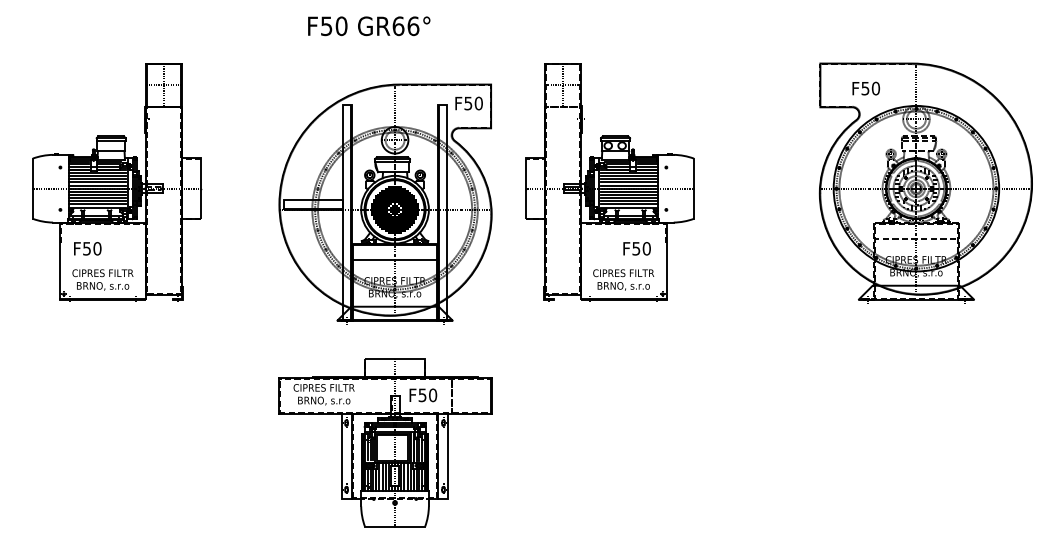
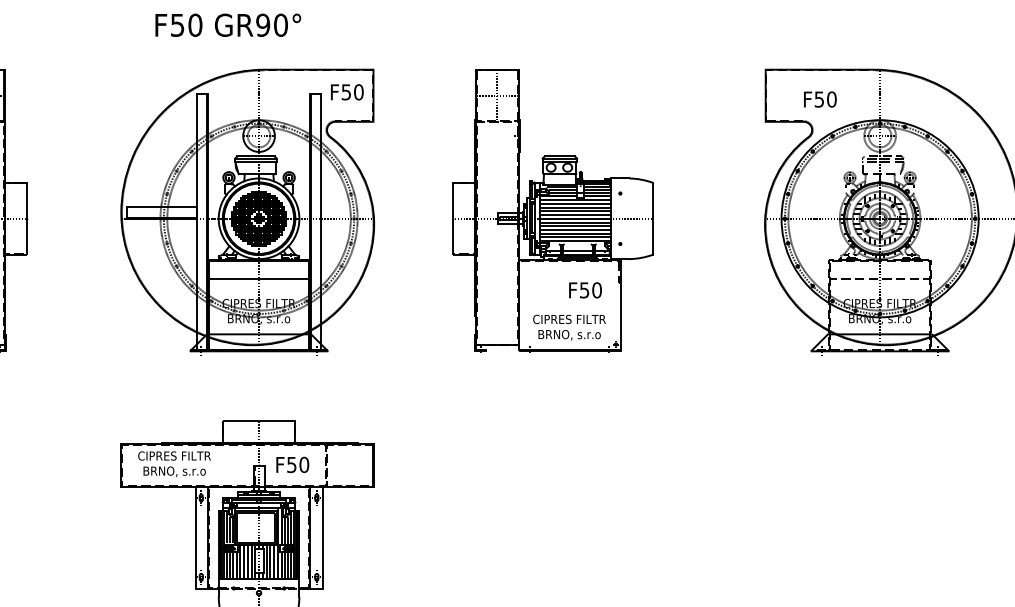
text: (405, 26) -> (271, 25), GR66° -> GR90°
part: (609, 182) -> (552, 211), moved
part: (385, 203) -> (247, 211), moved

